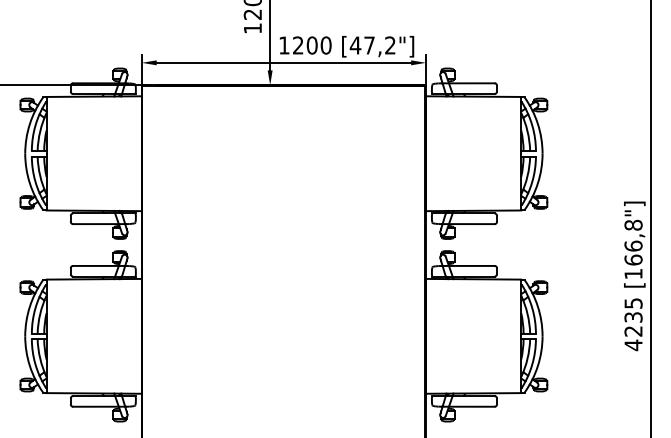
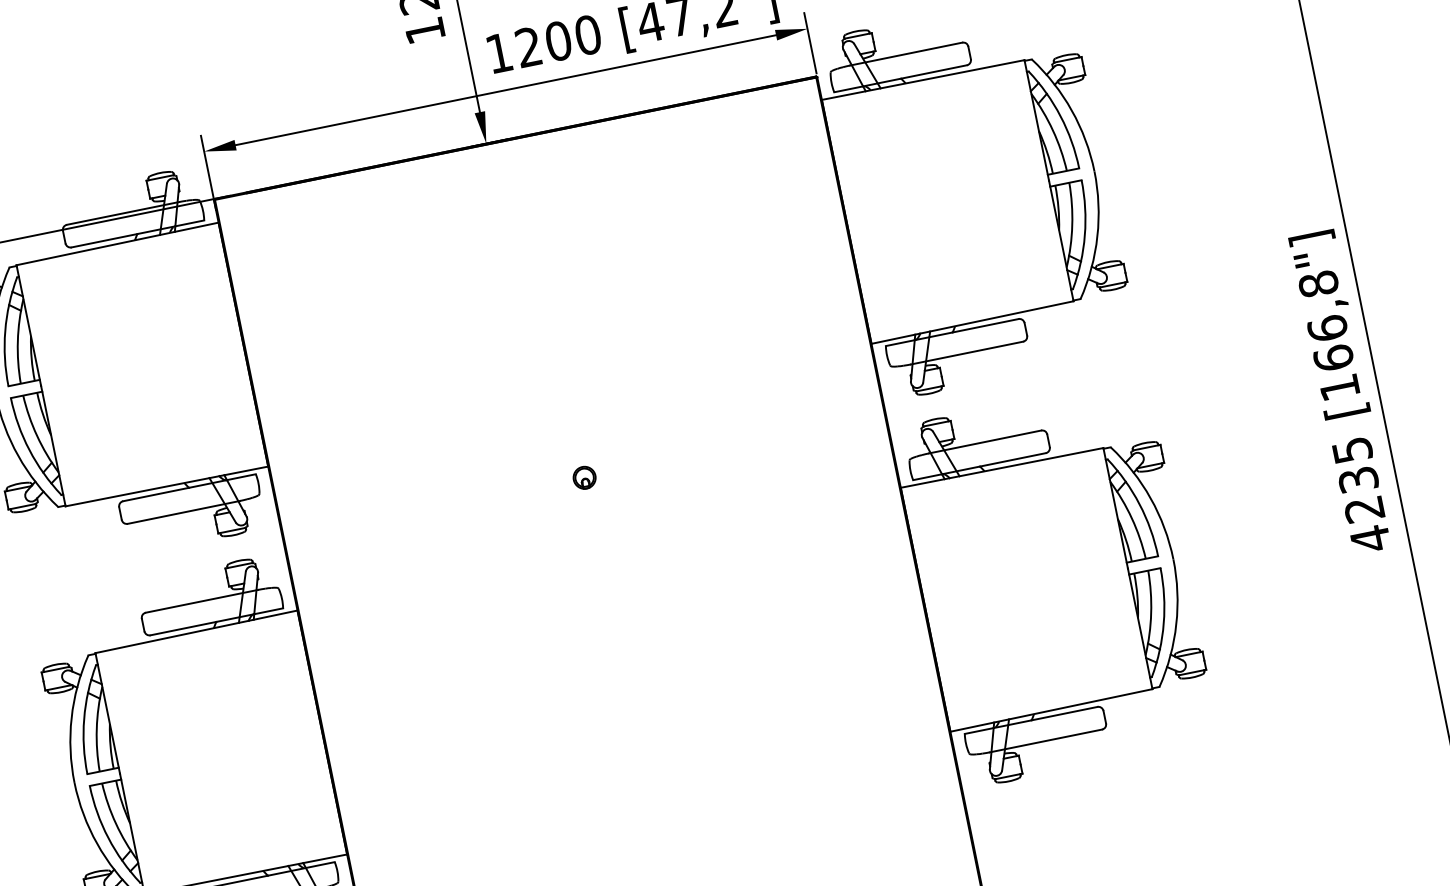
part: (283, 245) -> (583, 478), added

